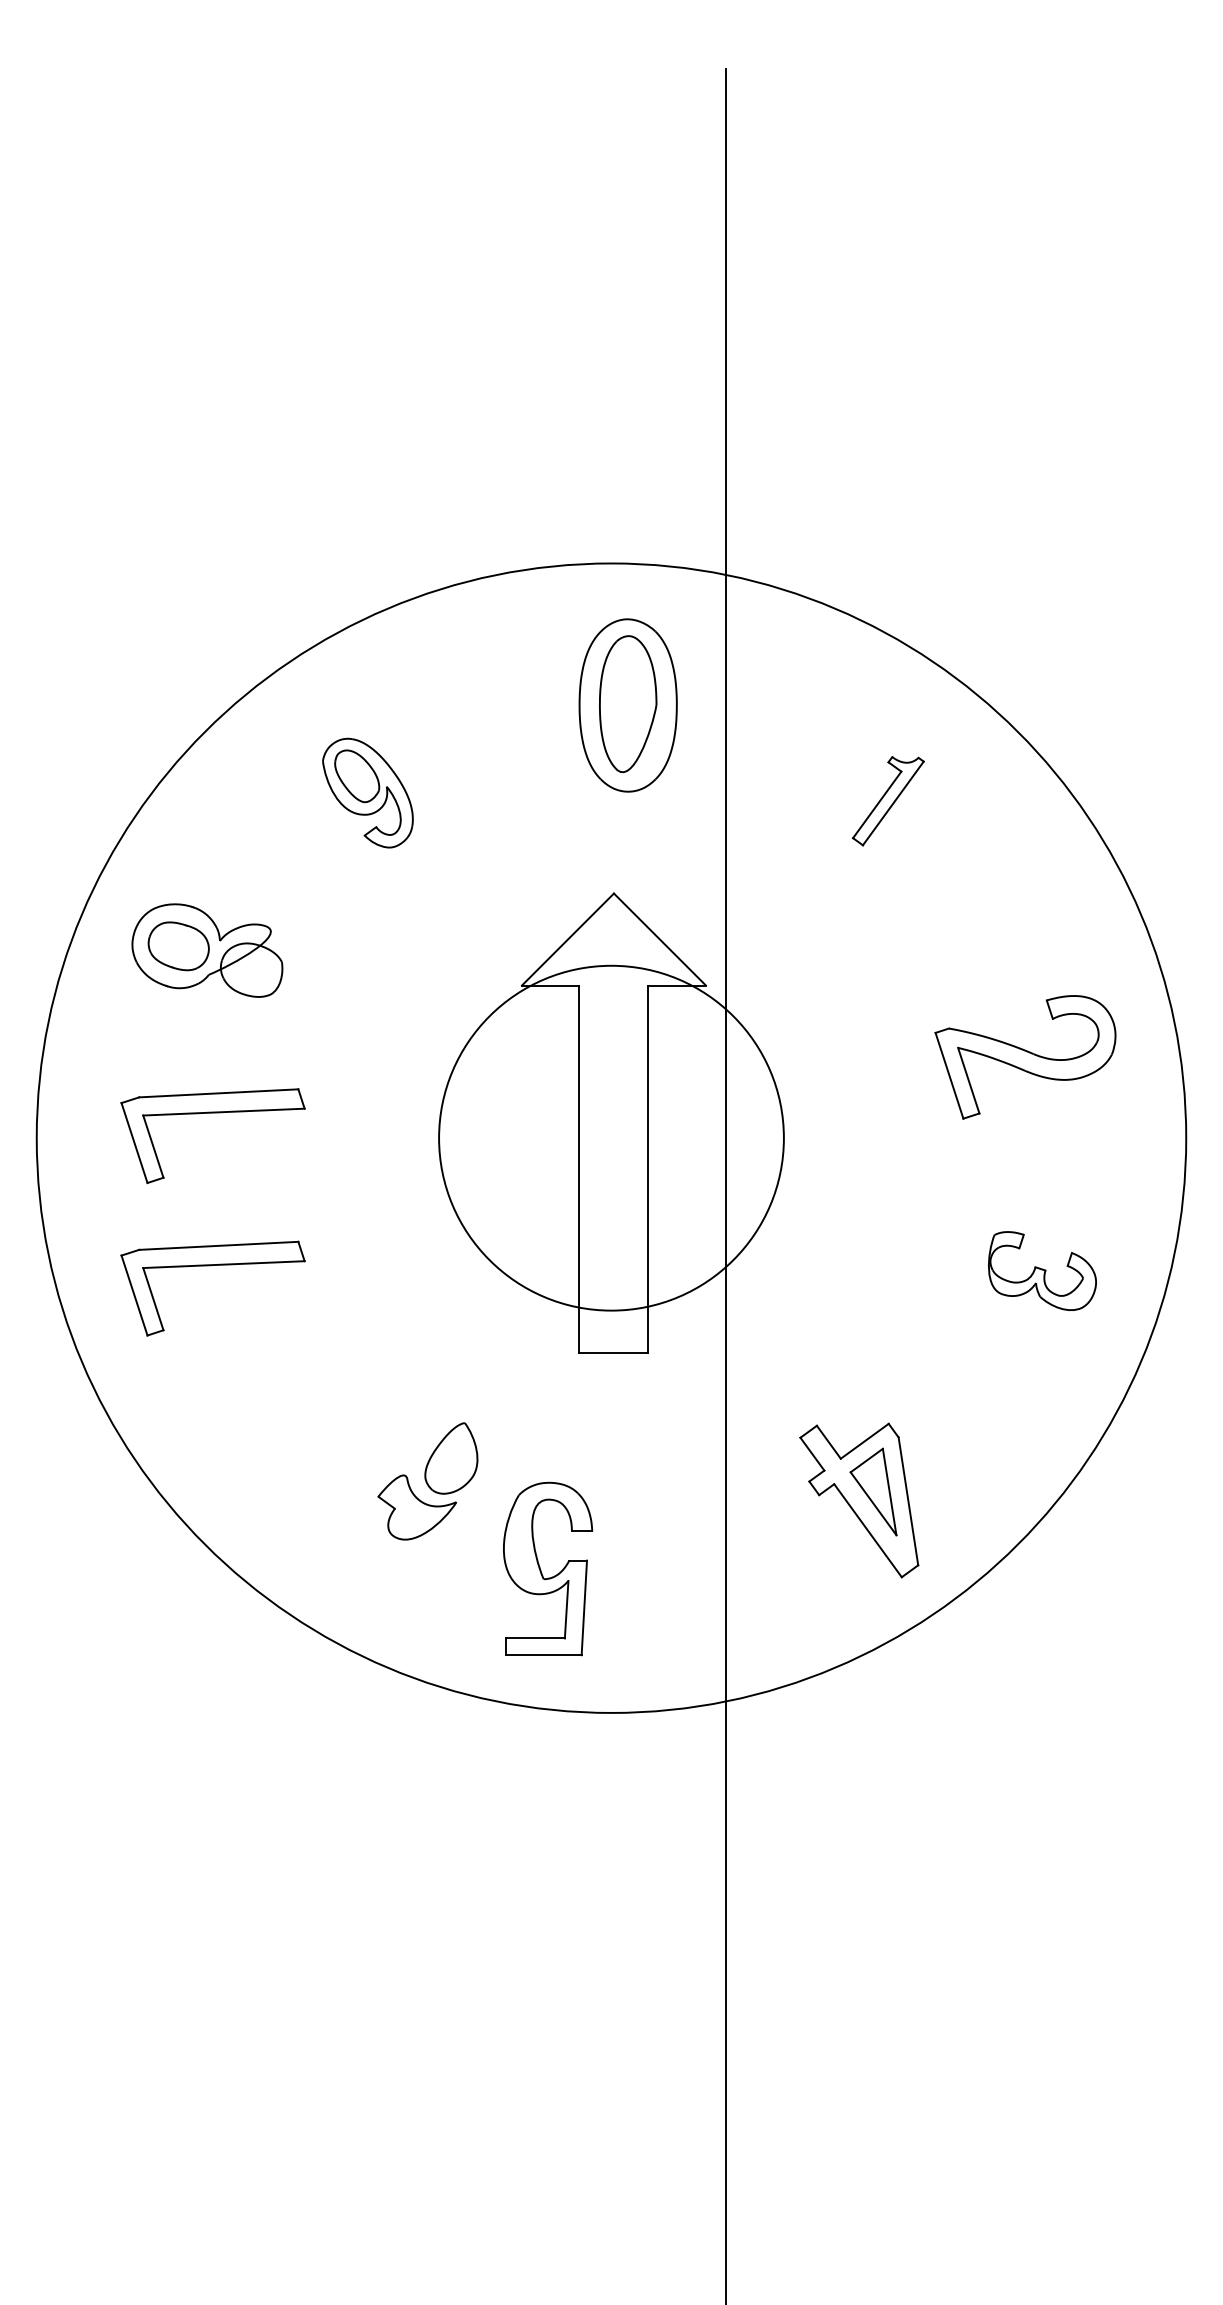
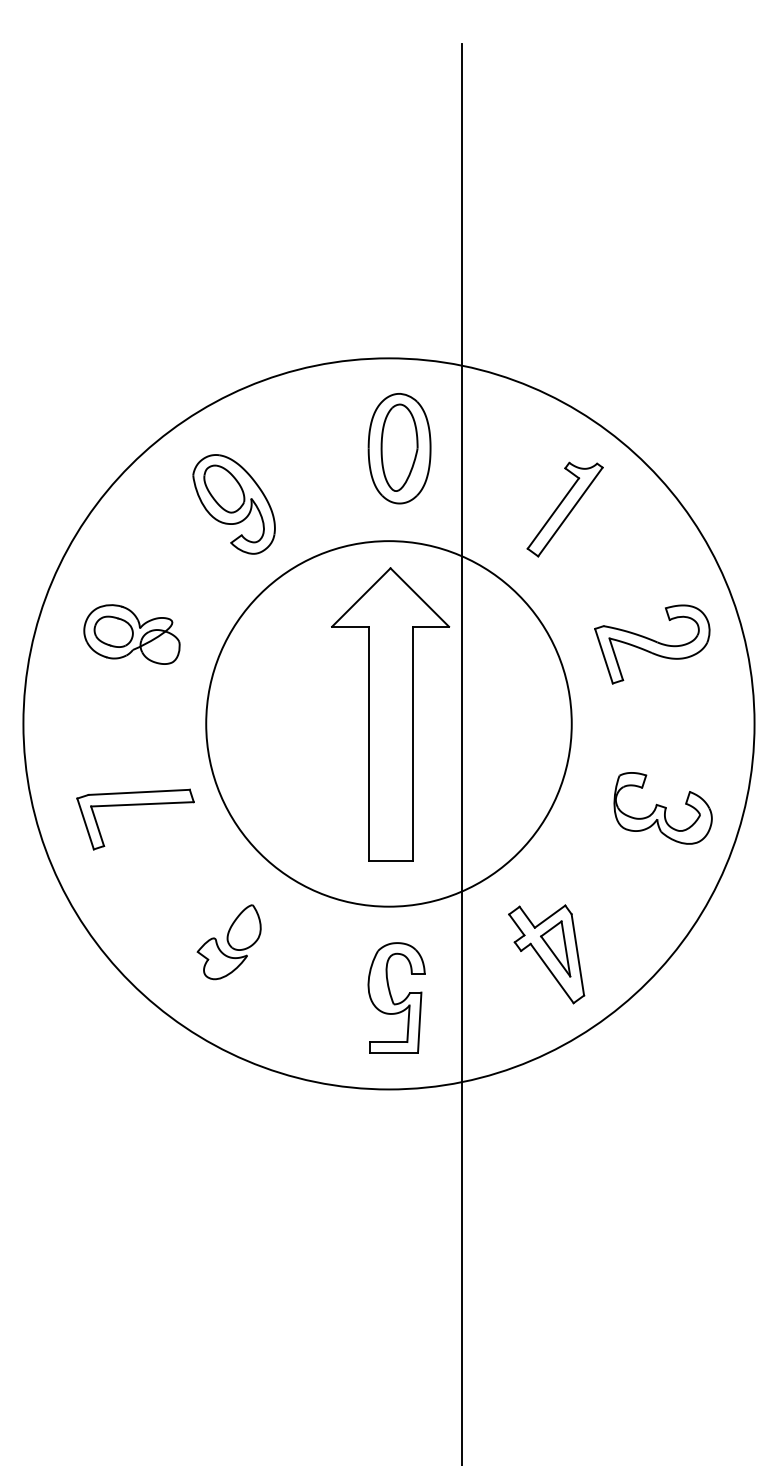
part: (367, 793) -> (233, 504), size x1.43
part: (887, 801) -> (564, 509), size x1.67
part: (206, 950) -> (131, 634), moved
part: (1025, 1057) -> (652, 644), moved
part: (212, 1113) -> (135, 708), removed
circle: (610, 1137) -> (388, 723), size x1.67
part: (1041, 1271) -> (662, 808), size x1.43
part: (426, 1481) -> (228, 942), moved
part: (547, 1568) -> (396, 997), moved

